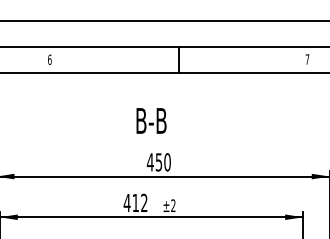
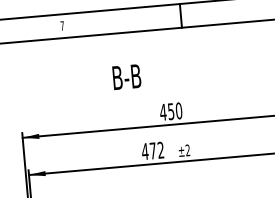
text: (49, 59) -> (62, 25), 6 -> 7
text: (151, 120) -> (126, 76), moved
text: (135, 202) -> (152, 150), 412 -> 472

